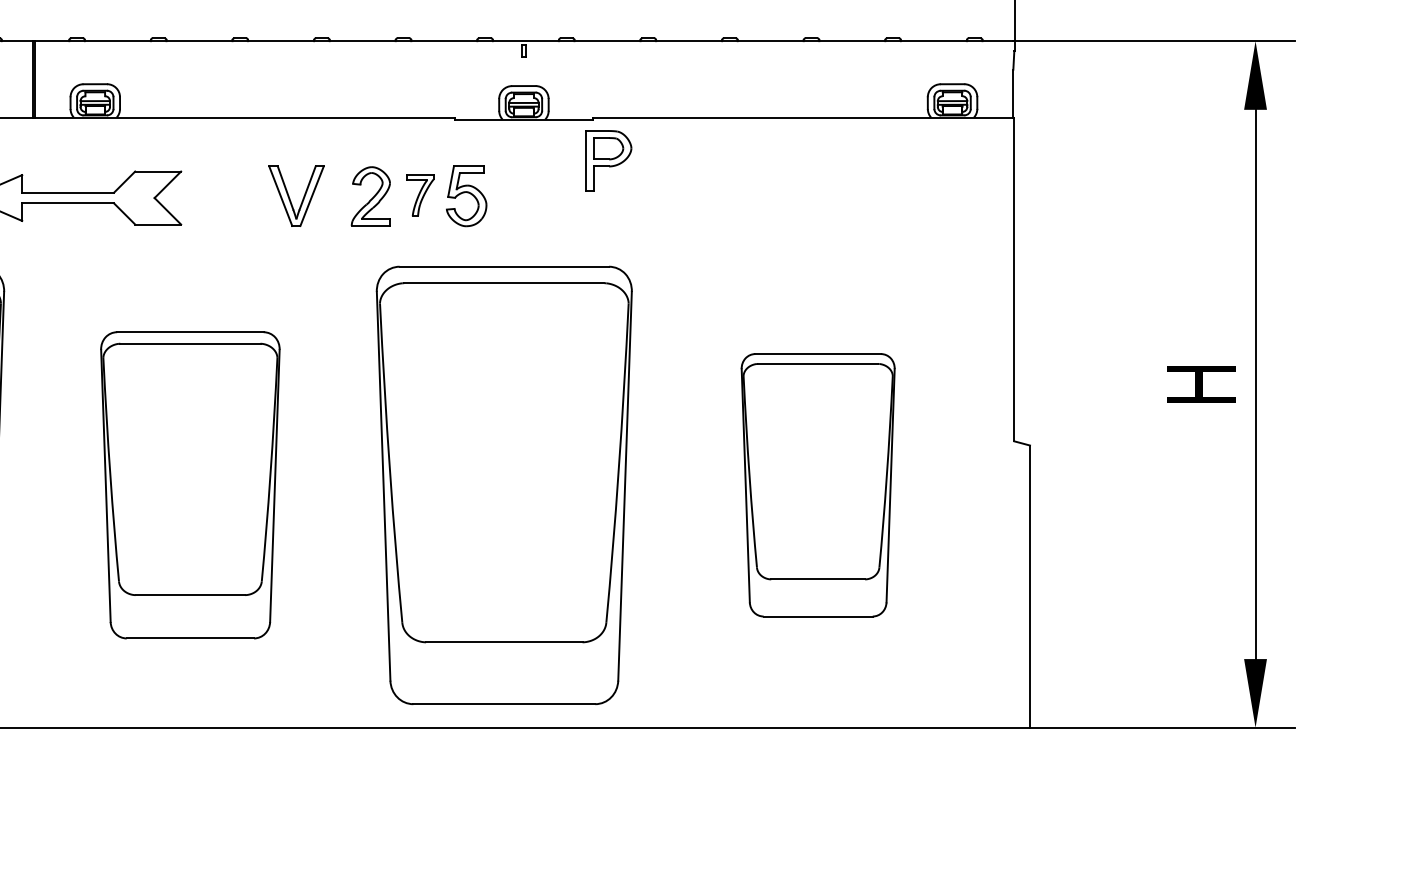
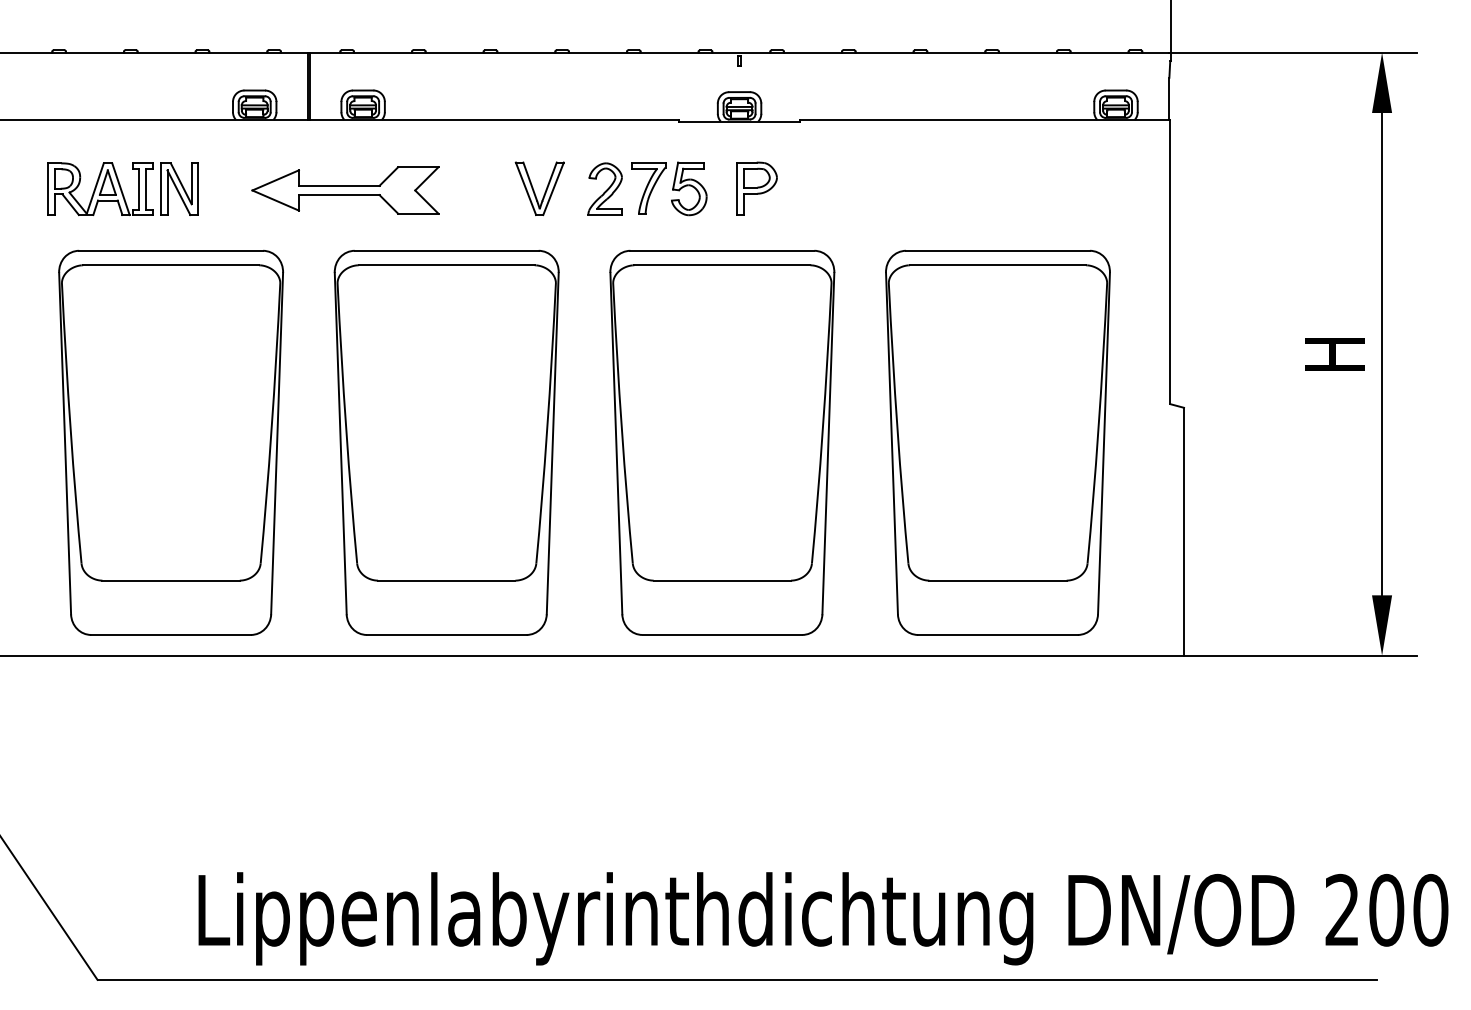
part: (608, 160) -> (756, 188), moved
part: (420, 195) -> (648, 188), size x1.43
part: (190, 485) -> (446, 442), size x1.43
part: (817, 485) -> (997, 442), size x1.67

